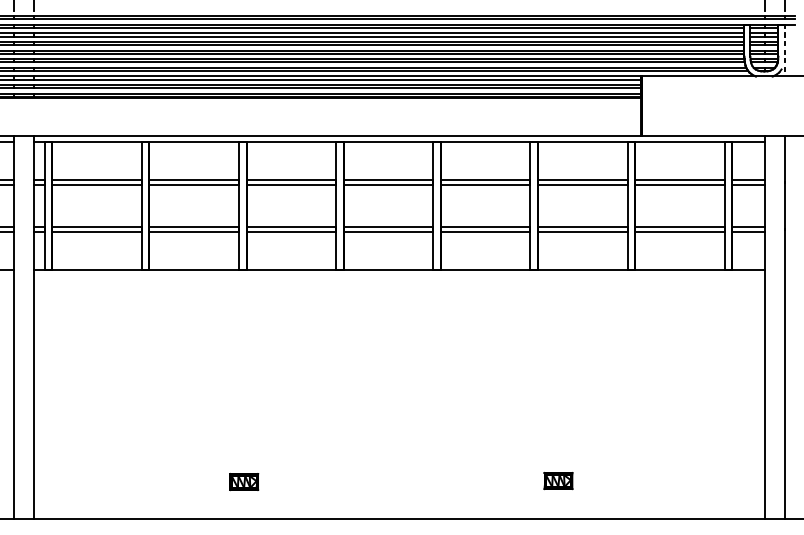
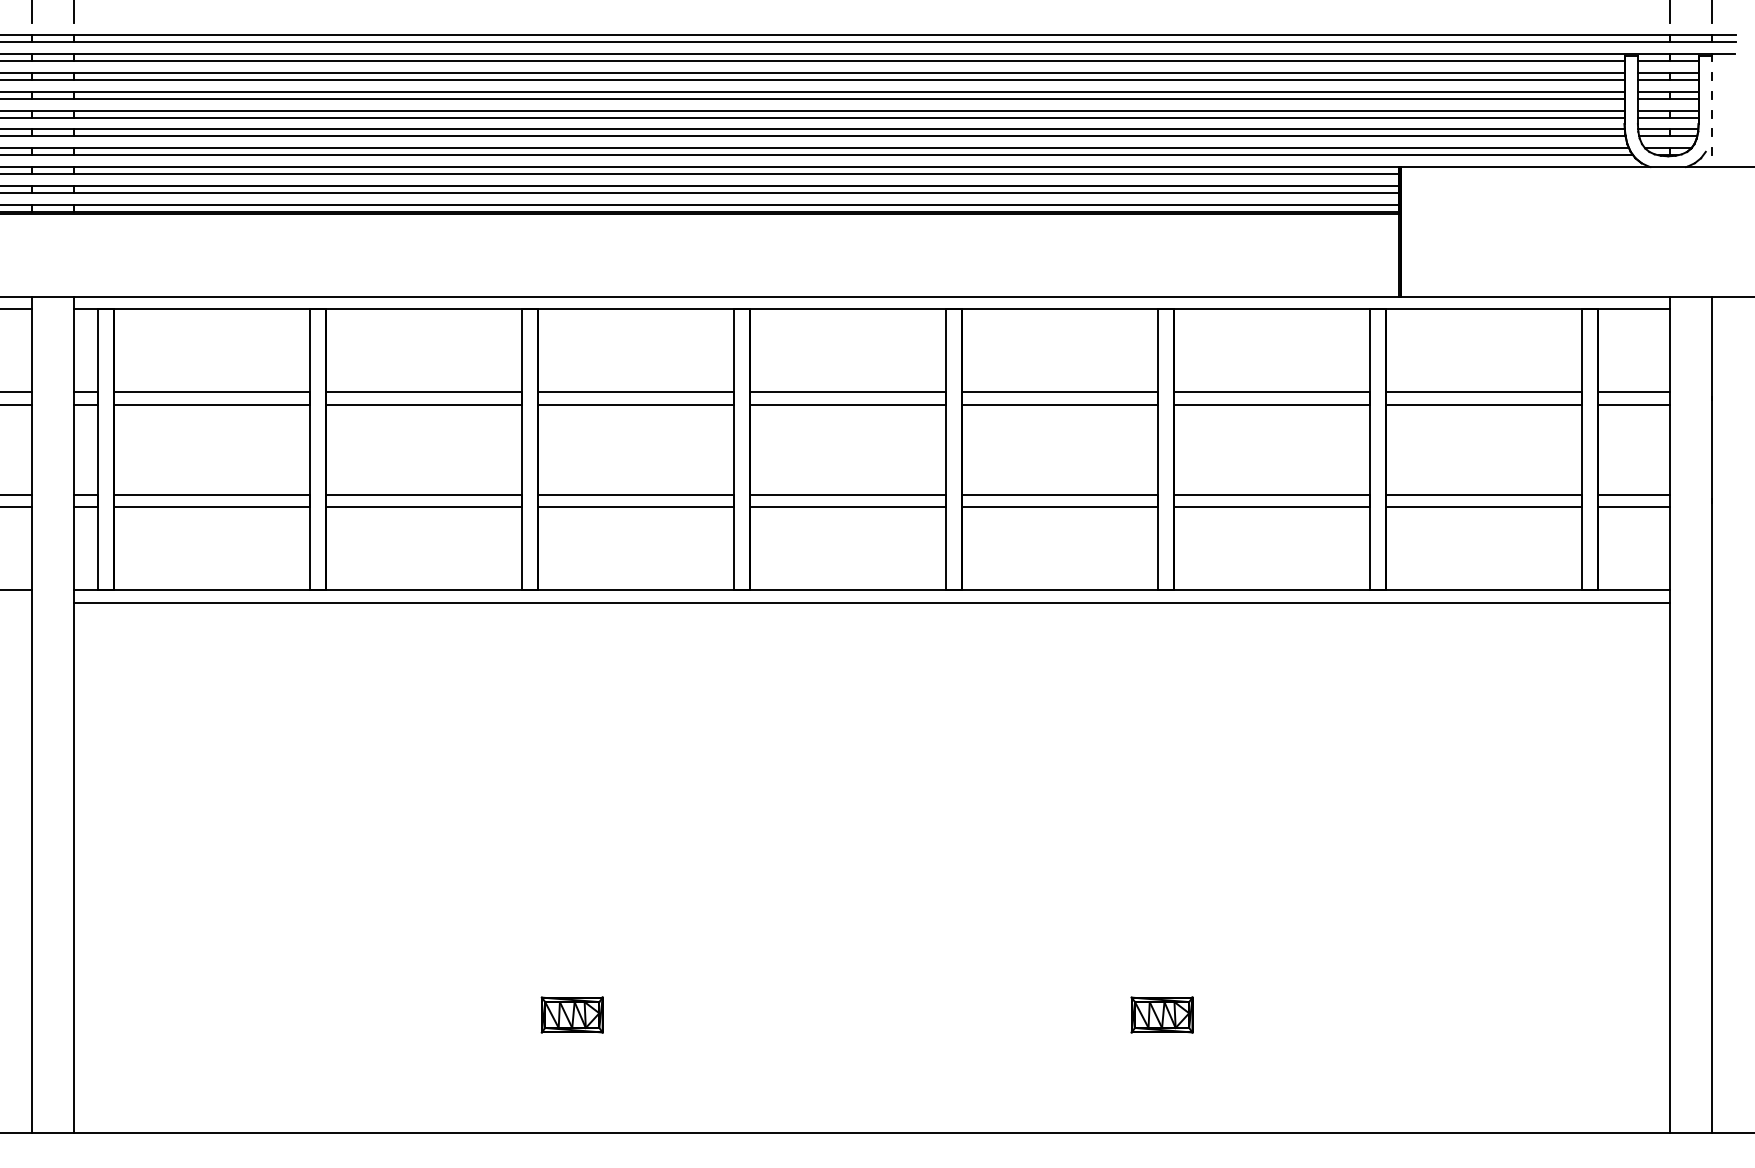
line: (399, 276) -> (872, 603), added
part: (558, 481) -> (1162, 1016), moved
part: (244, 482) -> (573, 1016), moved

